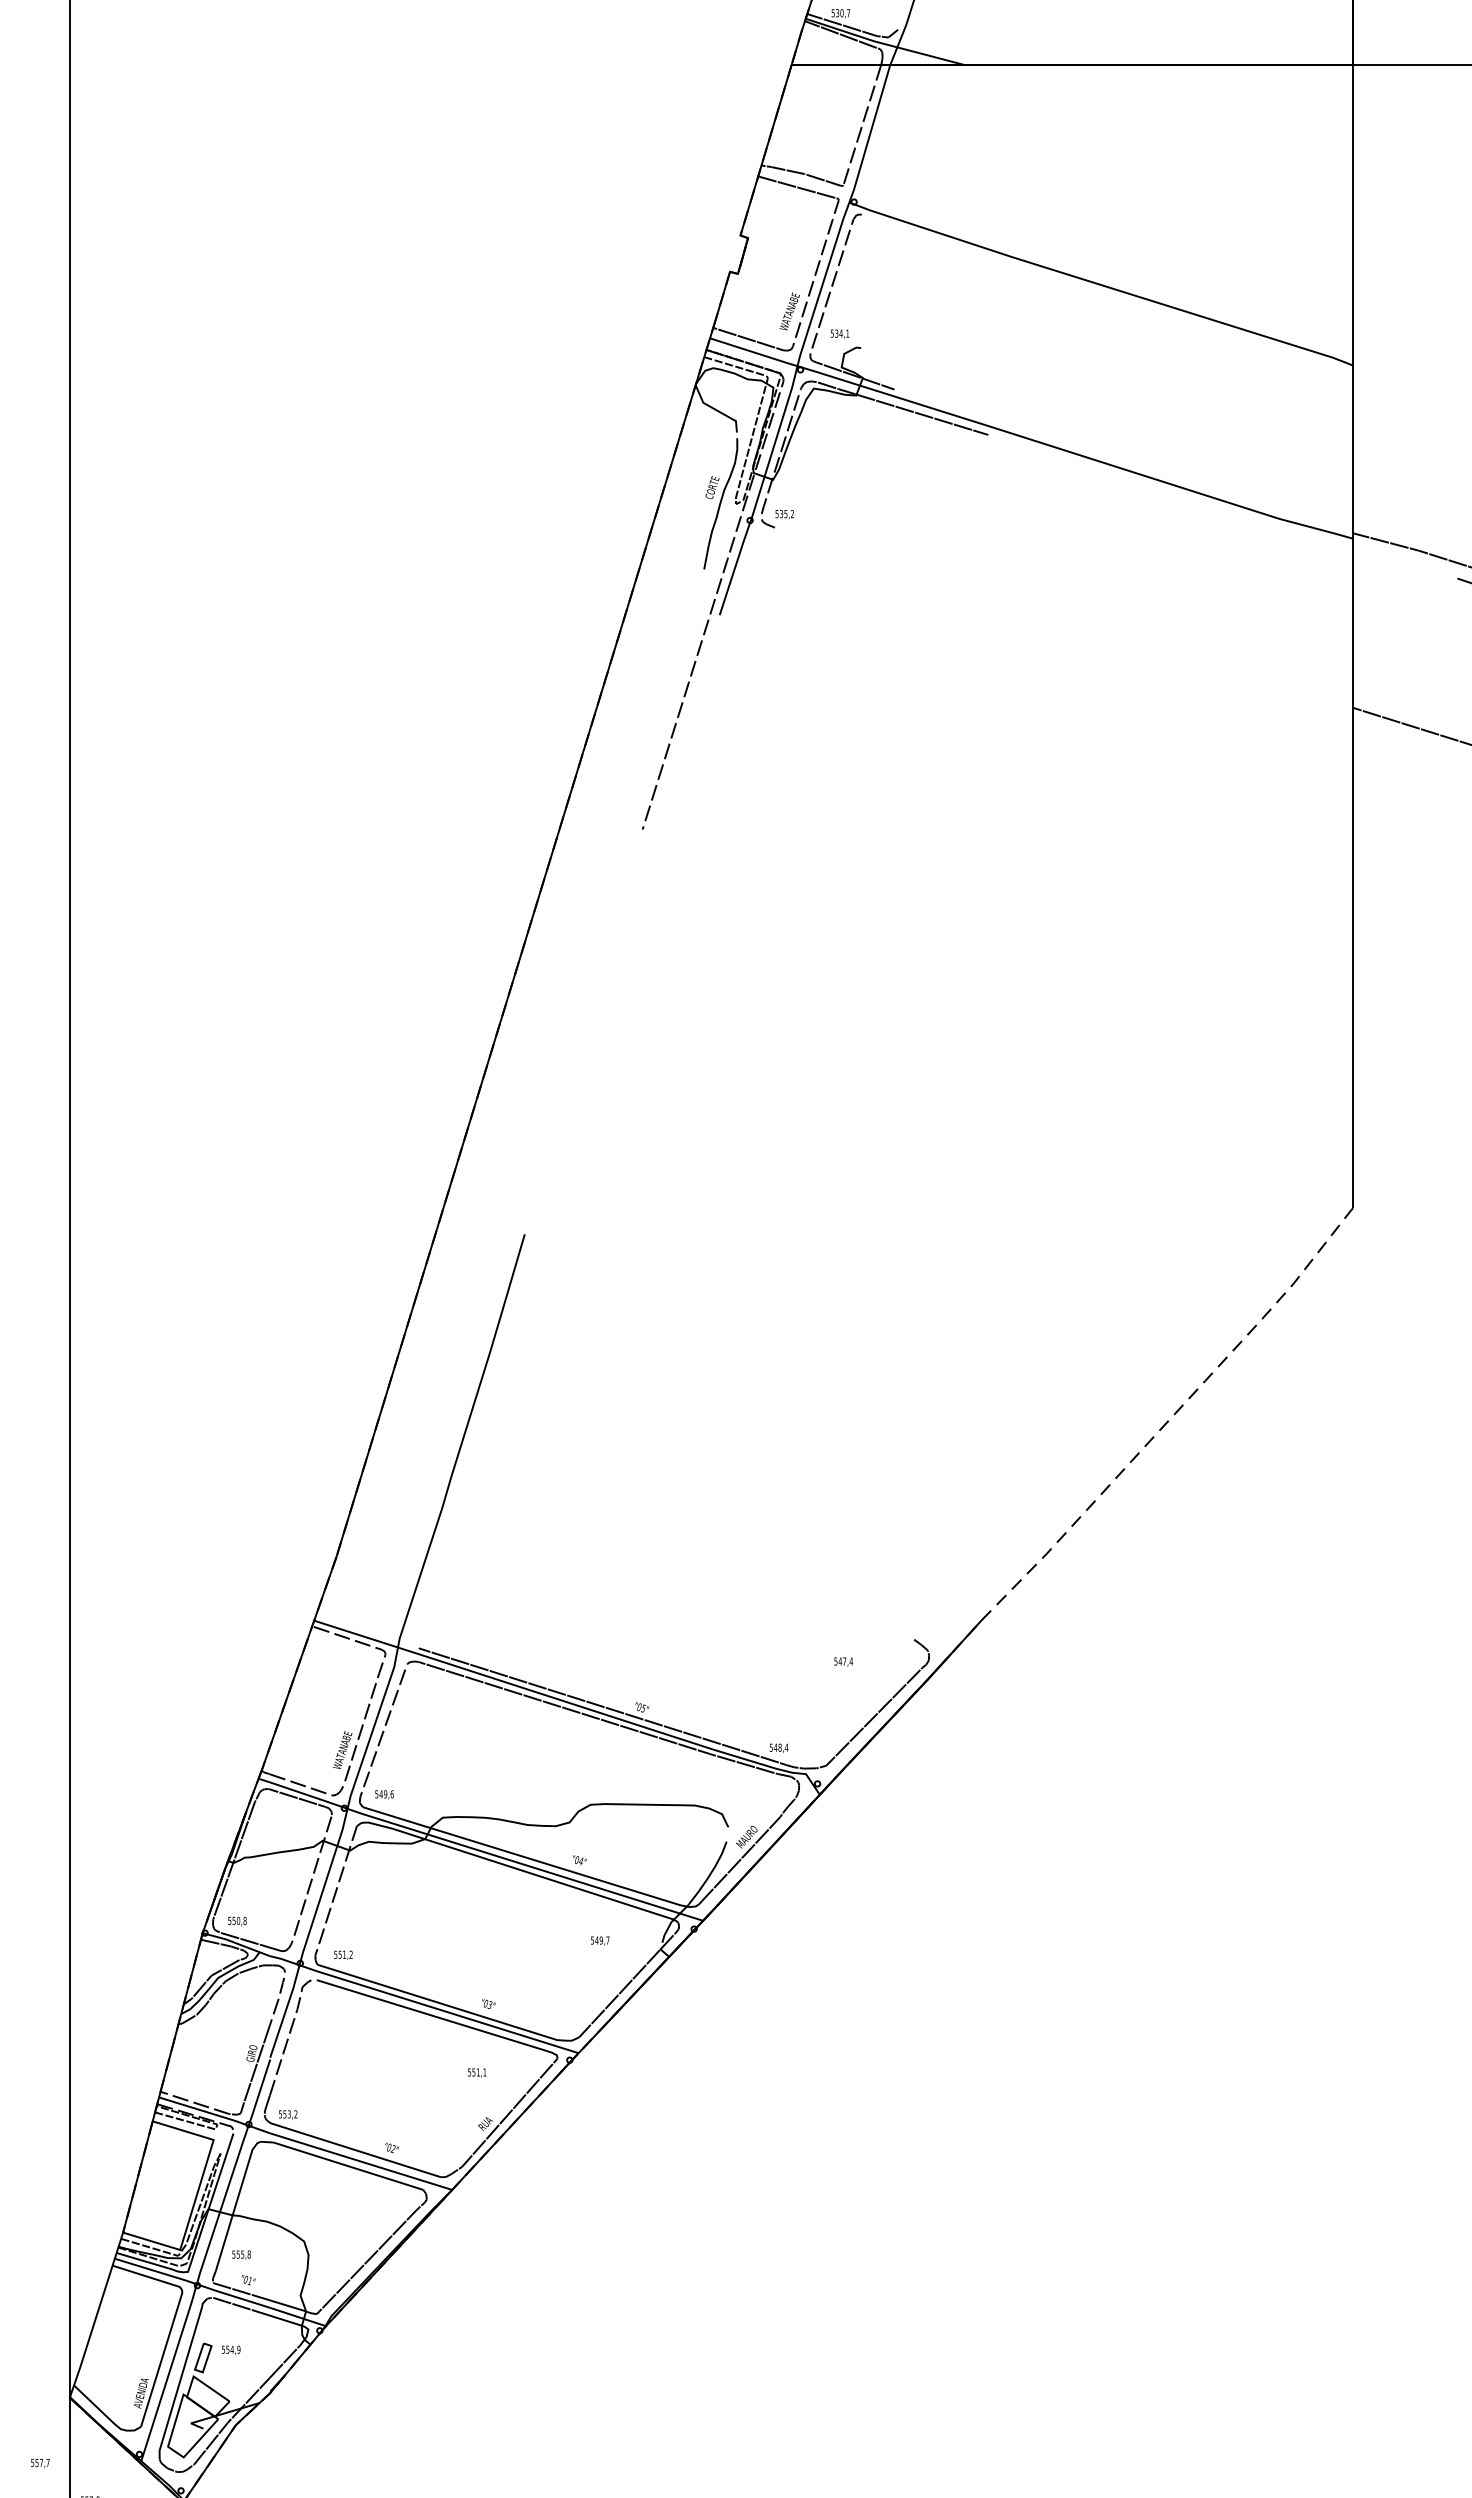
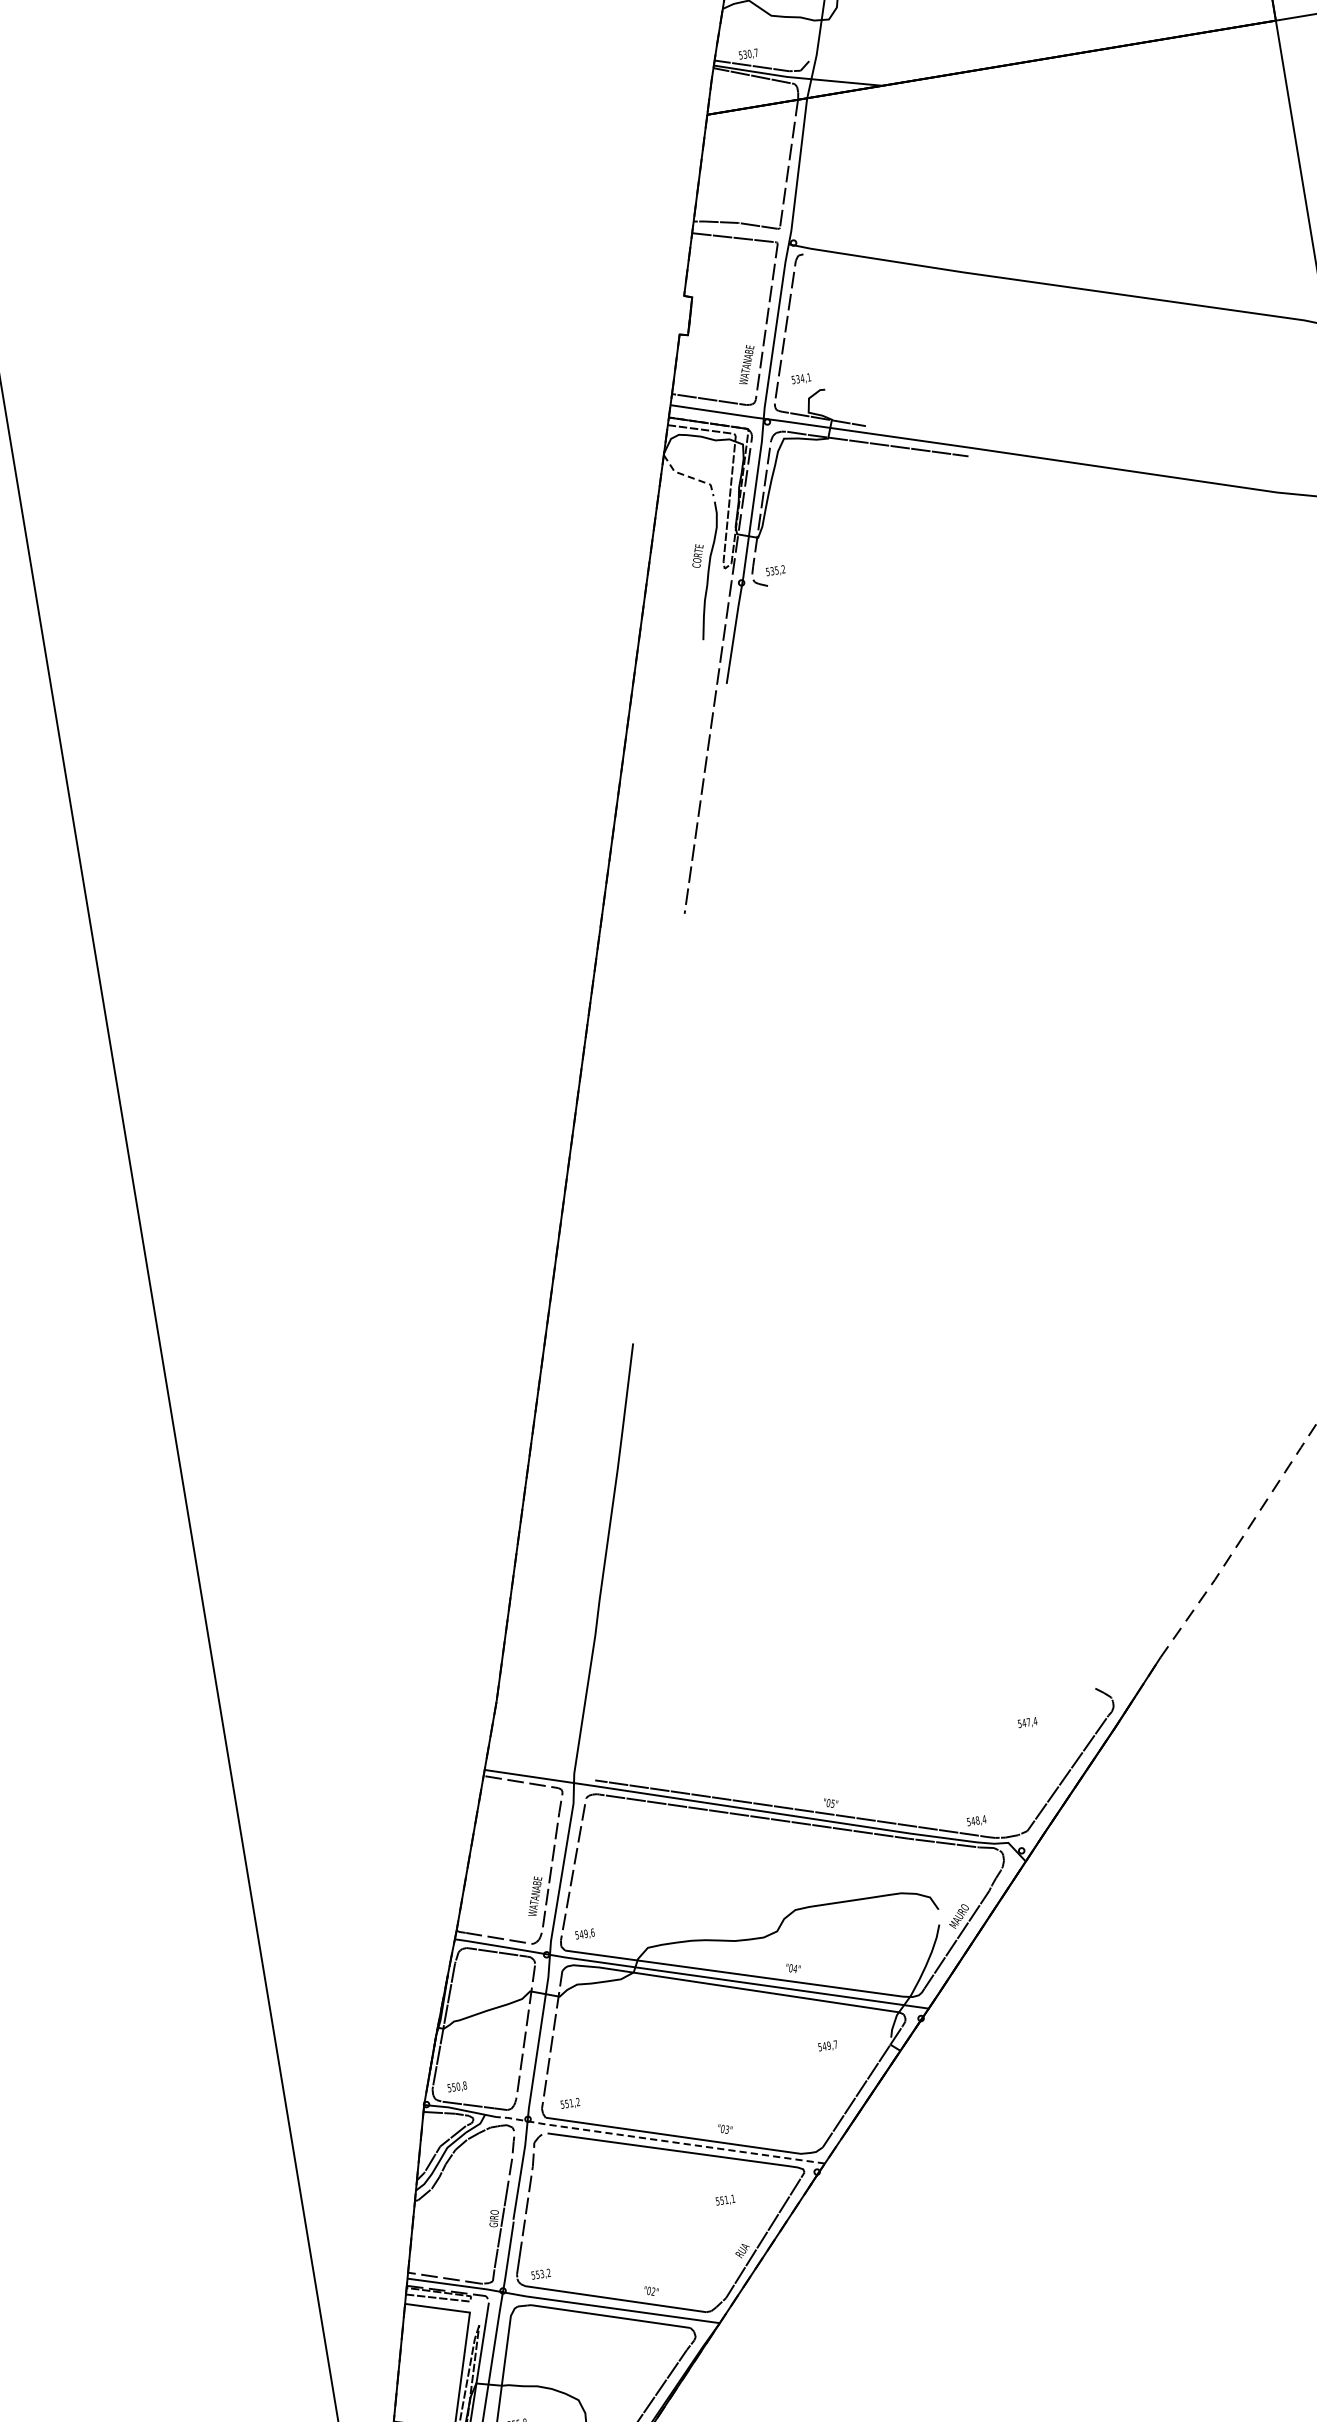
line: (716, 410) -> (689, 477), solid -> dashed
line: (422, 2004) -> (658, 2140), solid -> dashed

